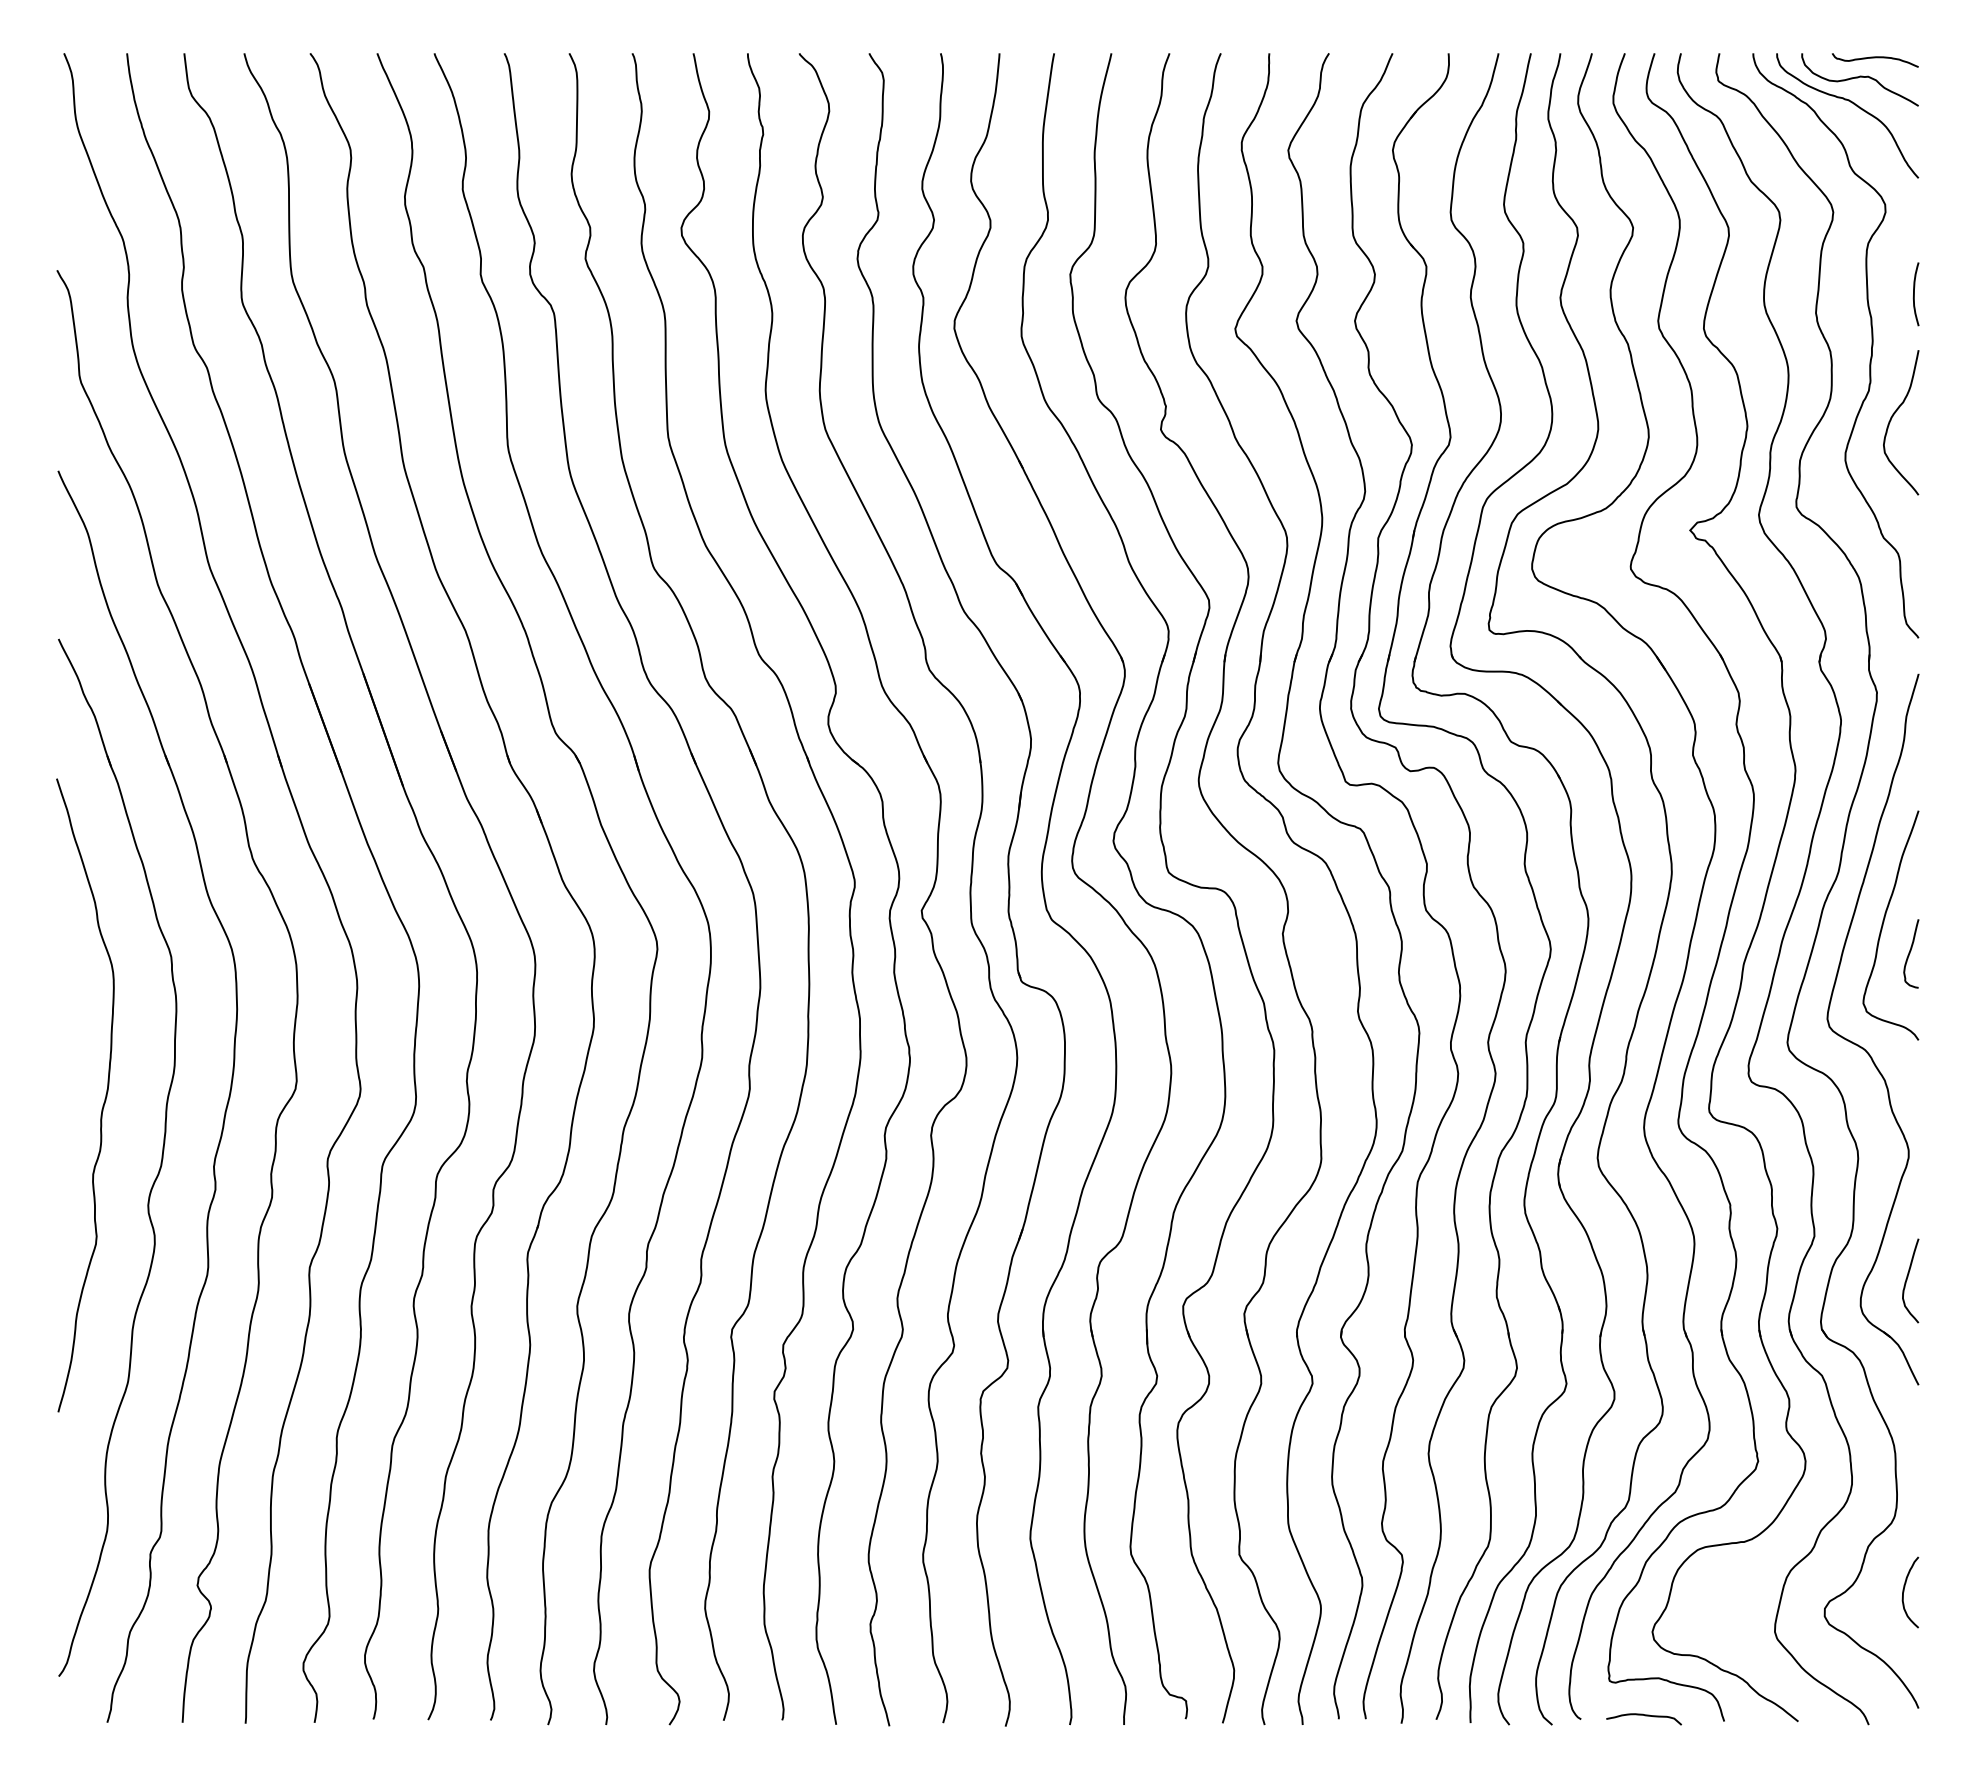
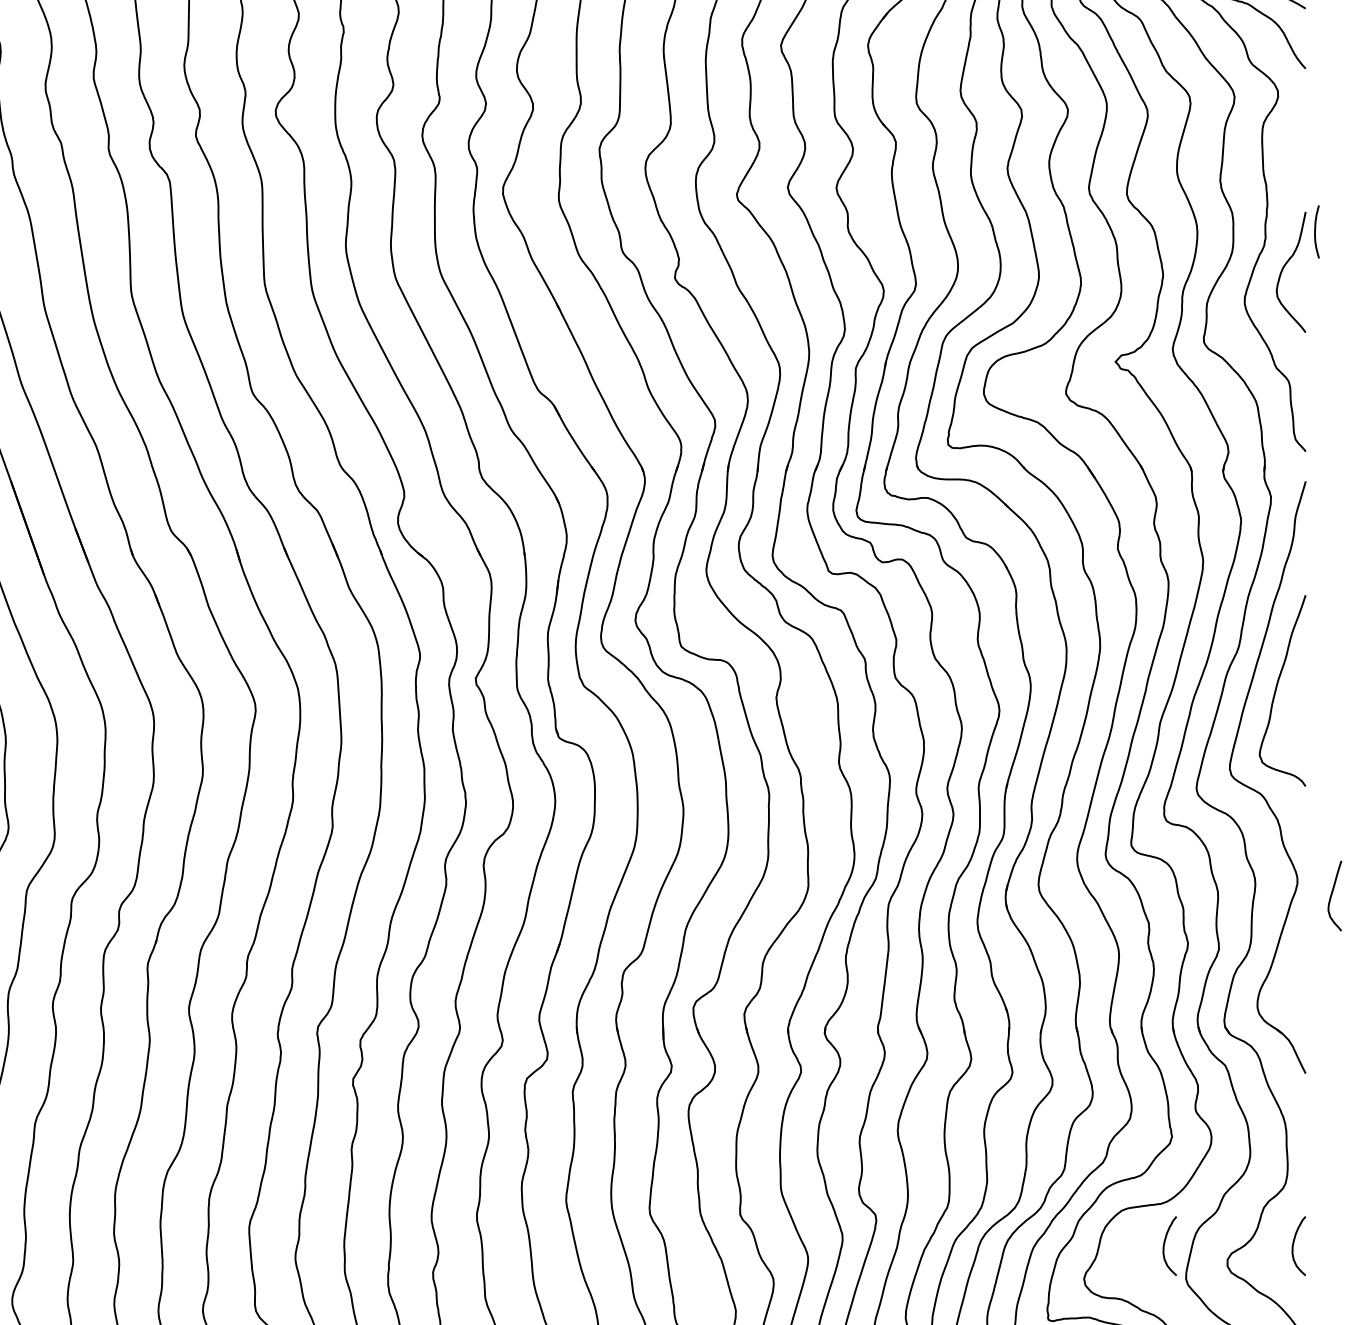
curve: (1914, 294) -> (1315, 232), moved
curve: (1910, 953) -> (1298, 714), removed
curve: (1907, 1280) -> (1332, 895), moved
curve: (1749, 1591) -> (1164, 1245), added

